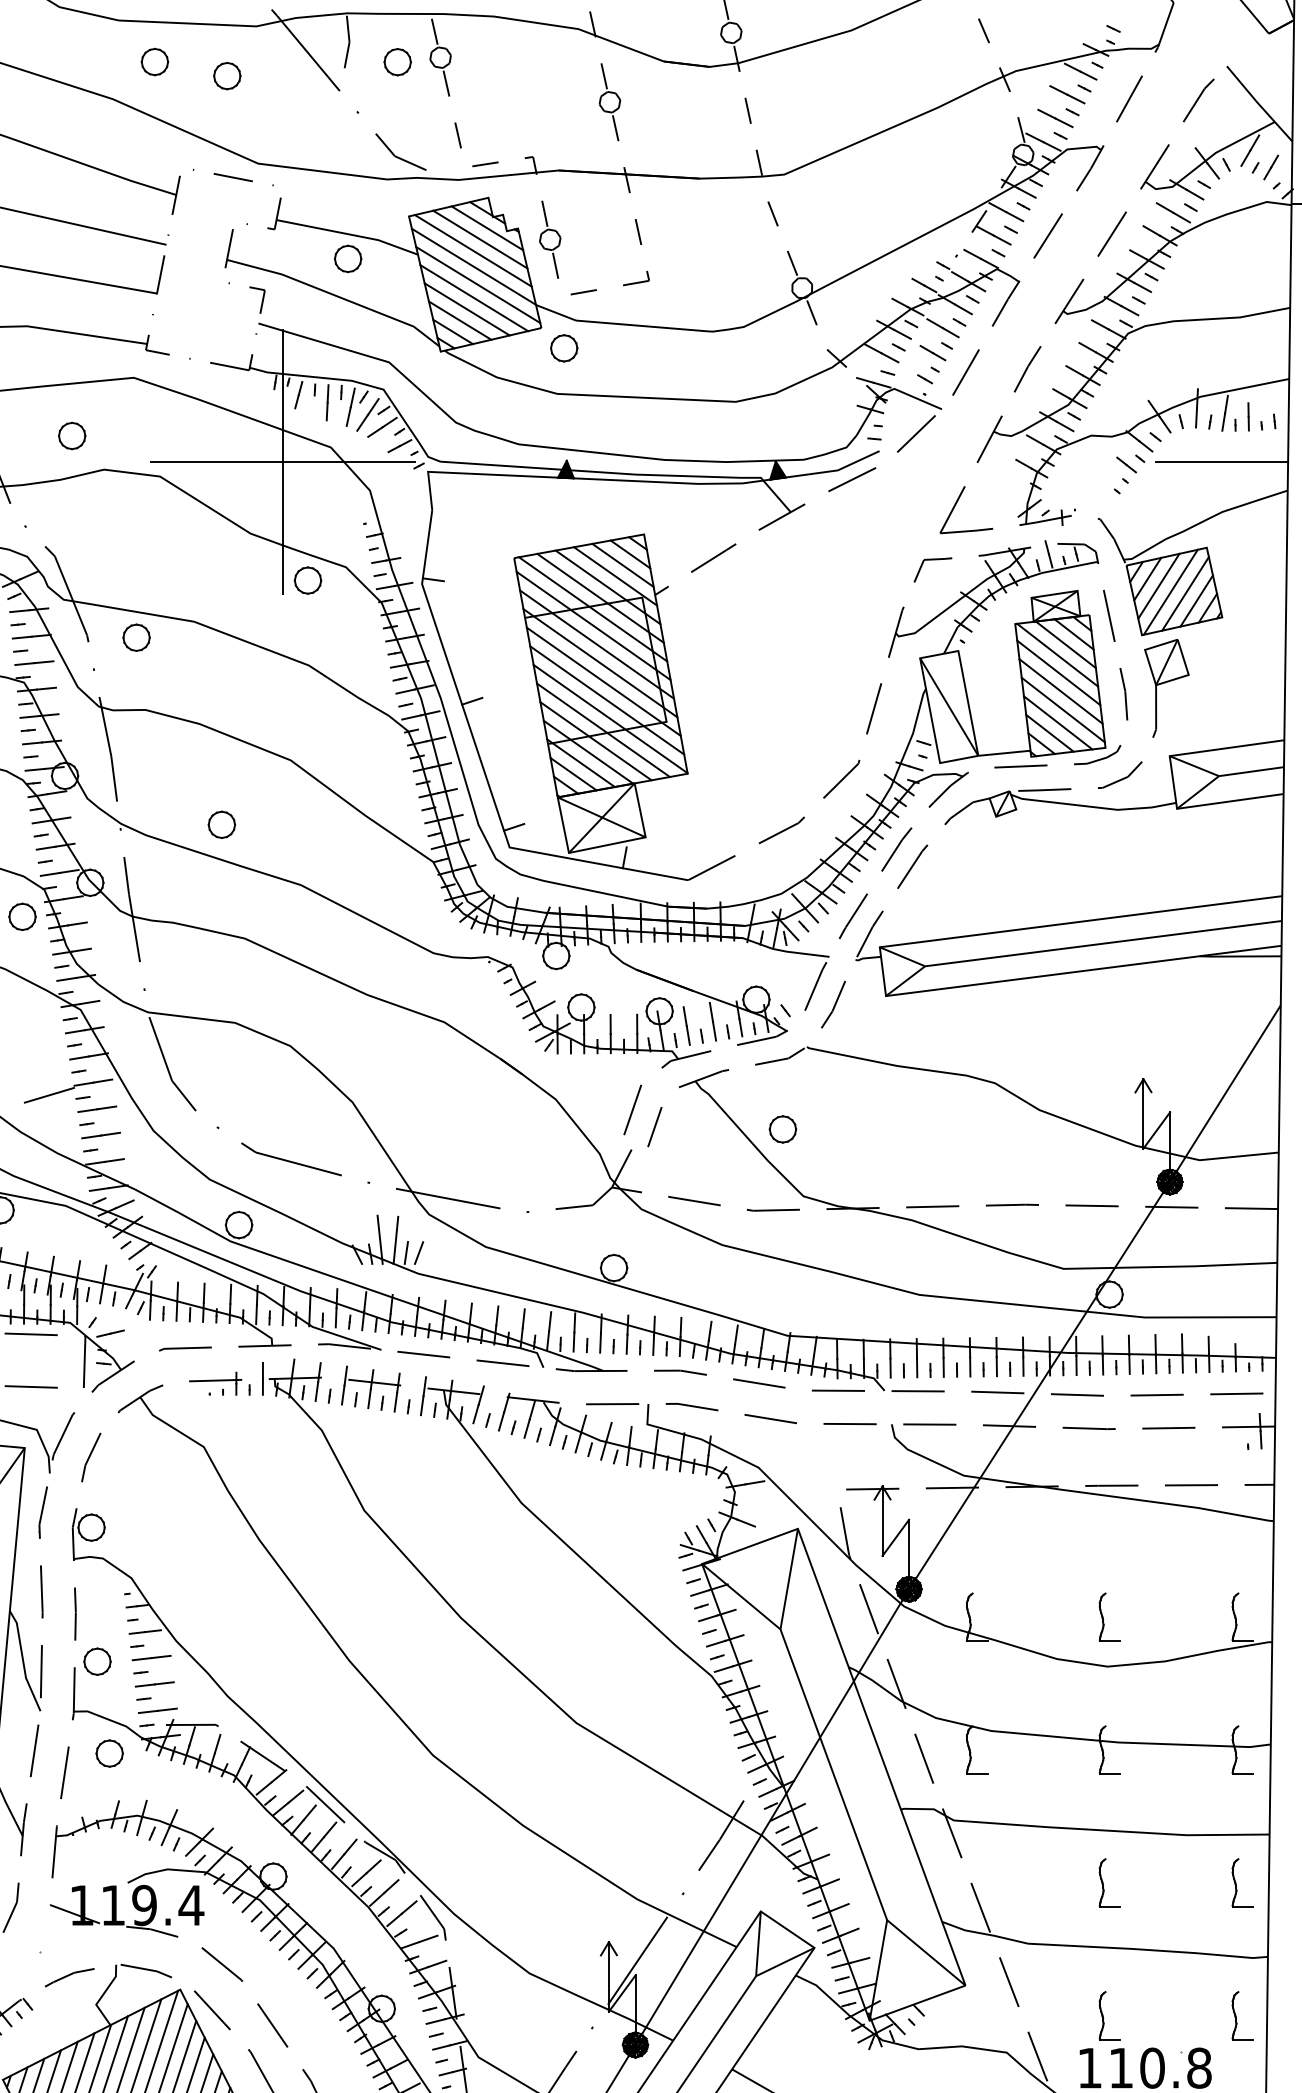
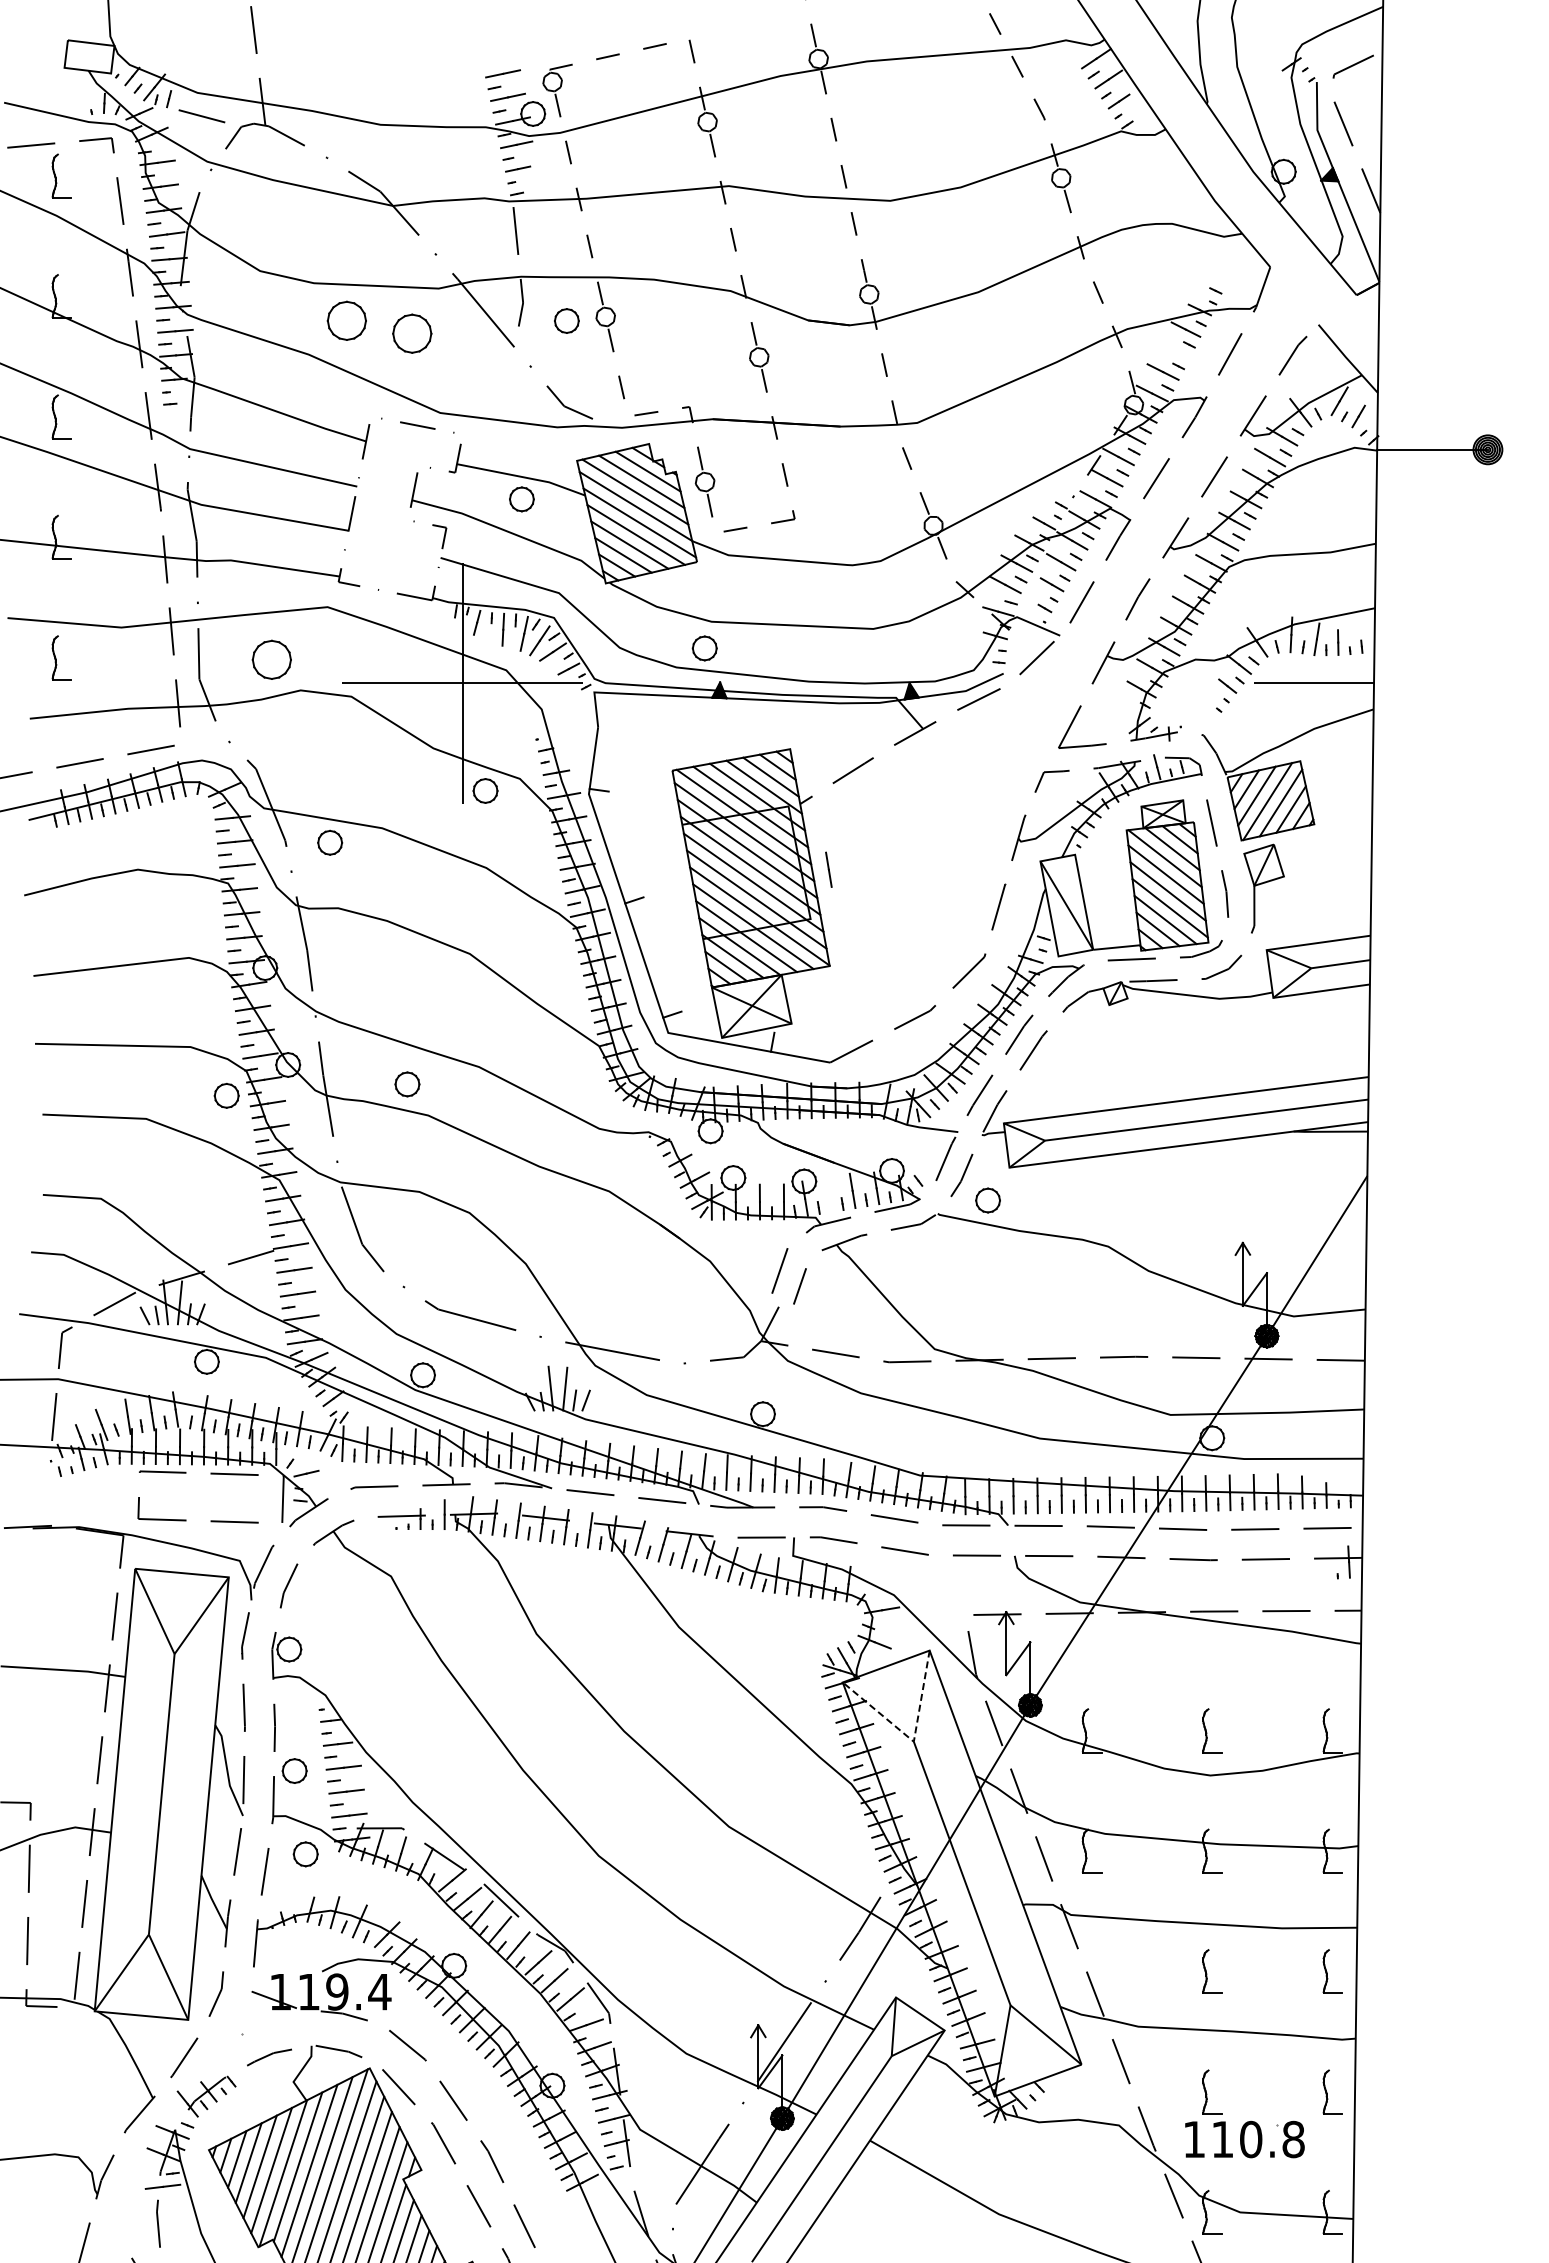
part: (154, 61) -> (346, 320), size x1.6
part: (227, 75) -> (412, 333), size x1.6
line: (1066, 94) -> (1173, 350), removed
part: (563, 348) -> (704, 648), moved
part: (71, 435) -> (271, 659), size x1.6
part: (221, 824) -> (407, 1084), moved
line: (686, 1025) -> (828, 869), moved
part: (782, 1129) -> (987, 1200), moved
line: (780, 1629) -> (913, 1741), solid -> dashed

